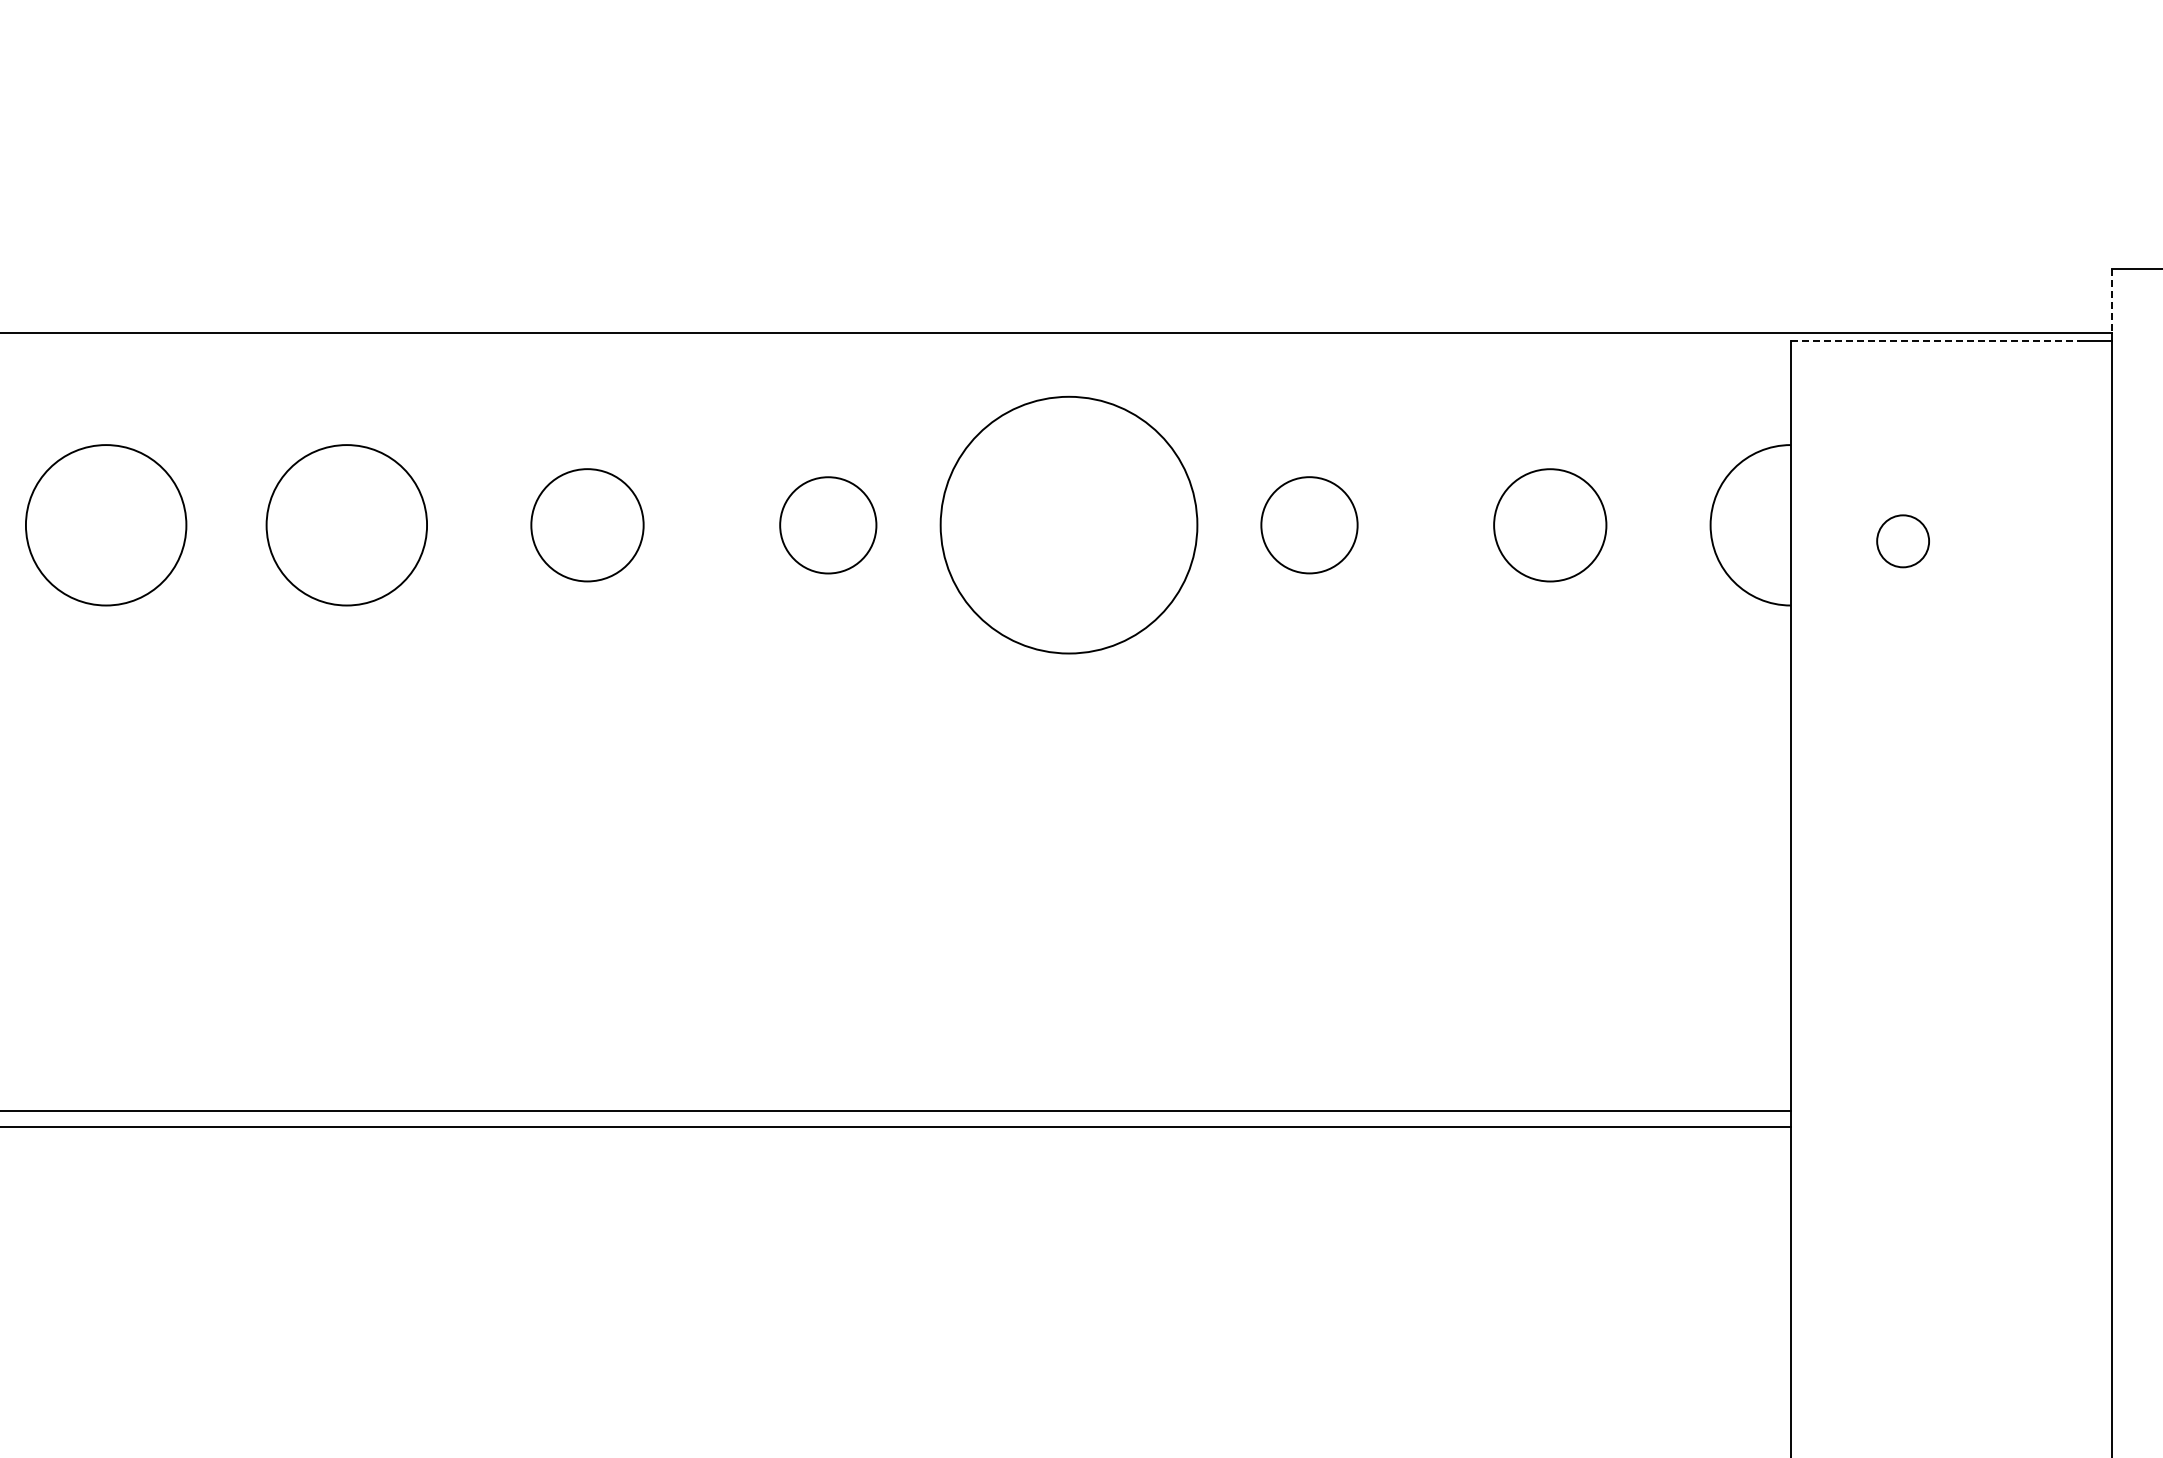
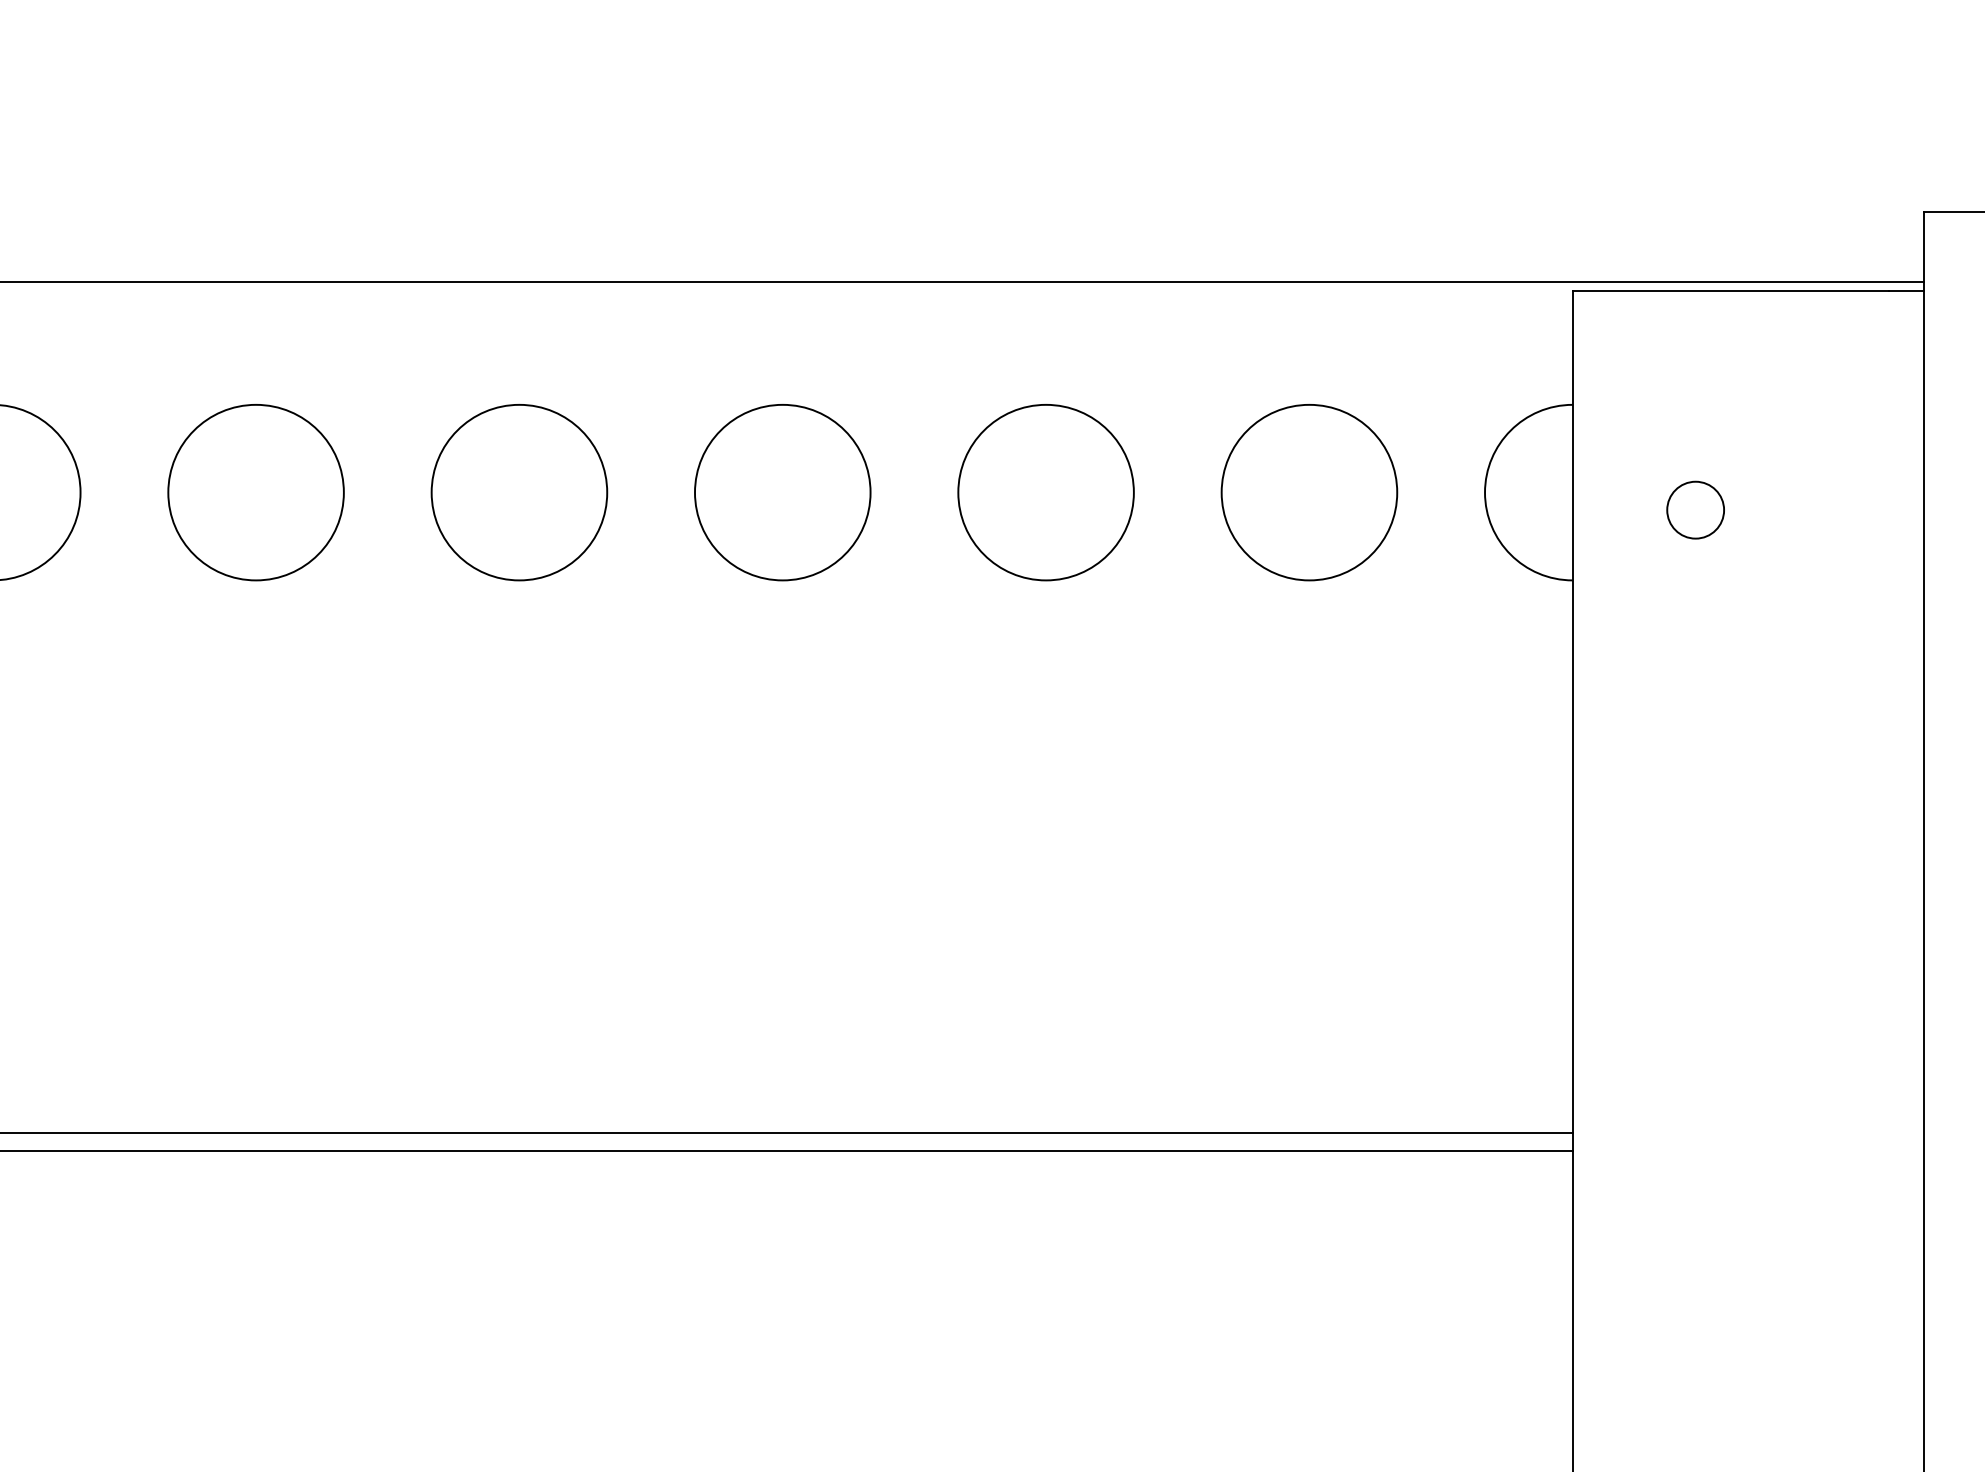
line: (2111, 301) -> (1923, 247), dashed -> solid
line: (1935, 340) -> (1731, 290), dashed -> solid
circle: (587, 525) -> (256, 492), size x1.43
circle: (828, 525) -> (519, 492), size x1.67
circle: (1068, 525) -> (782, 492), size x0.62
circle: (1309, 525) -> (1046, 492), size x1.67
circle: (1550, 525) -> (1309, 492), size x1.43

